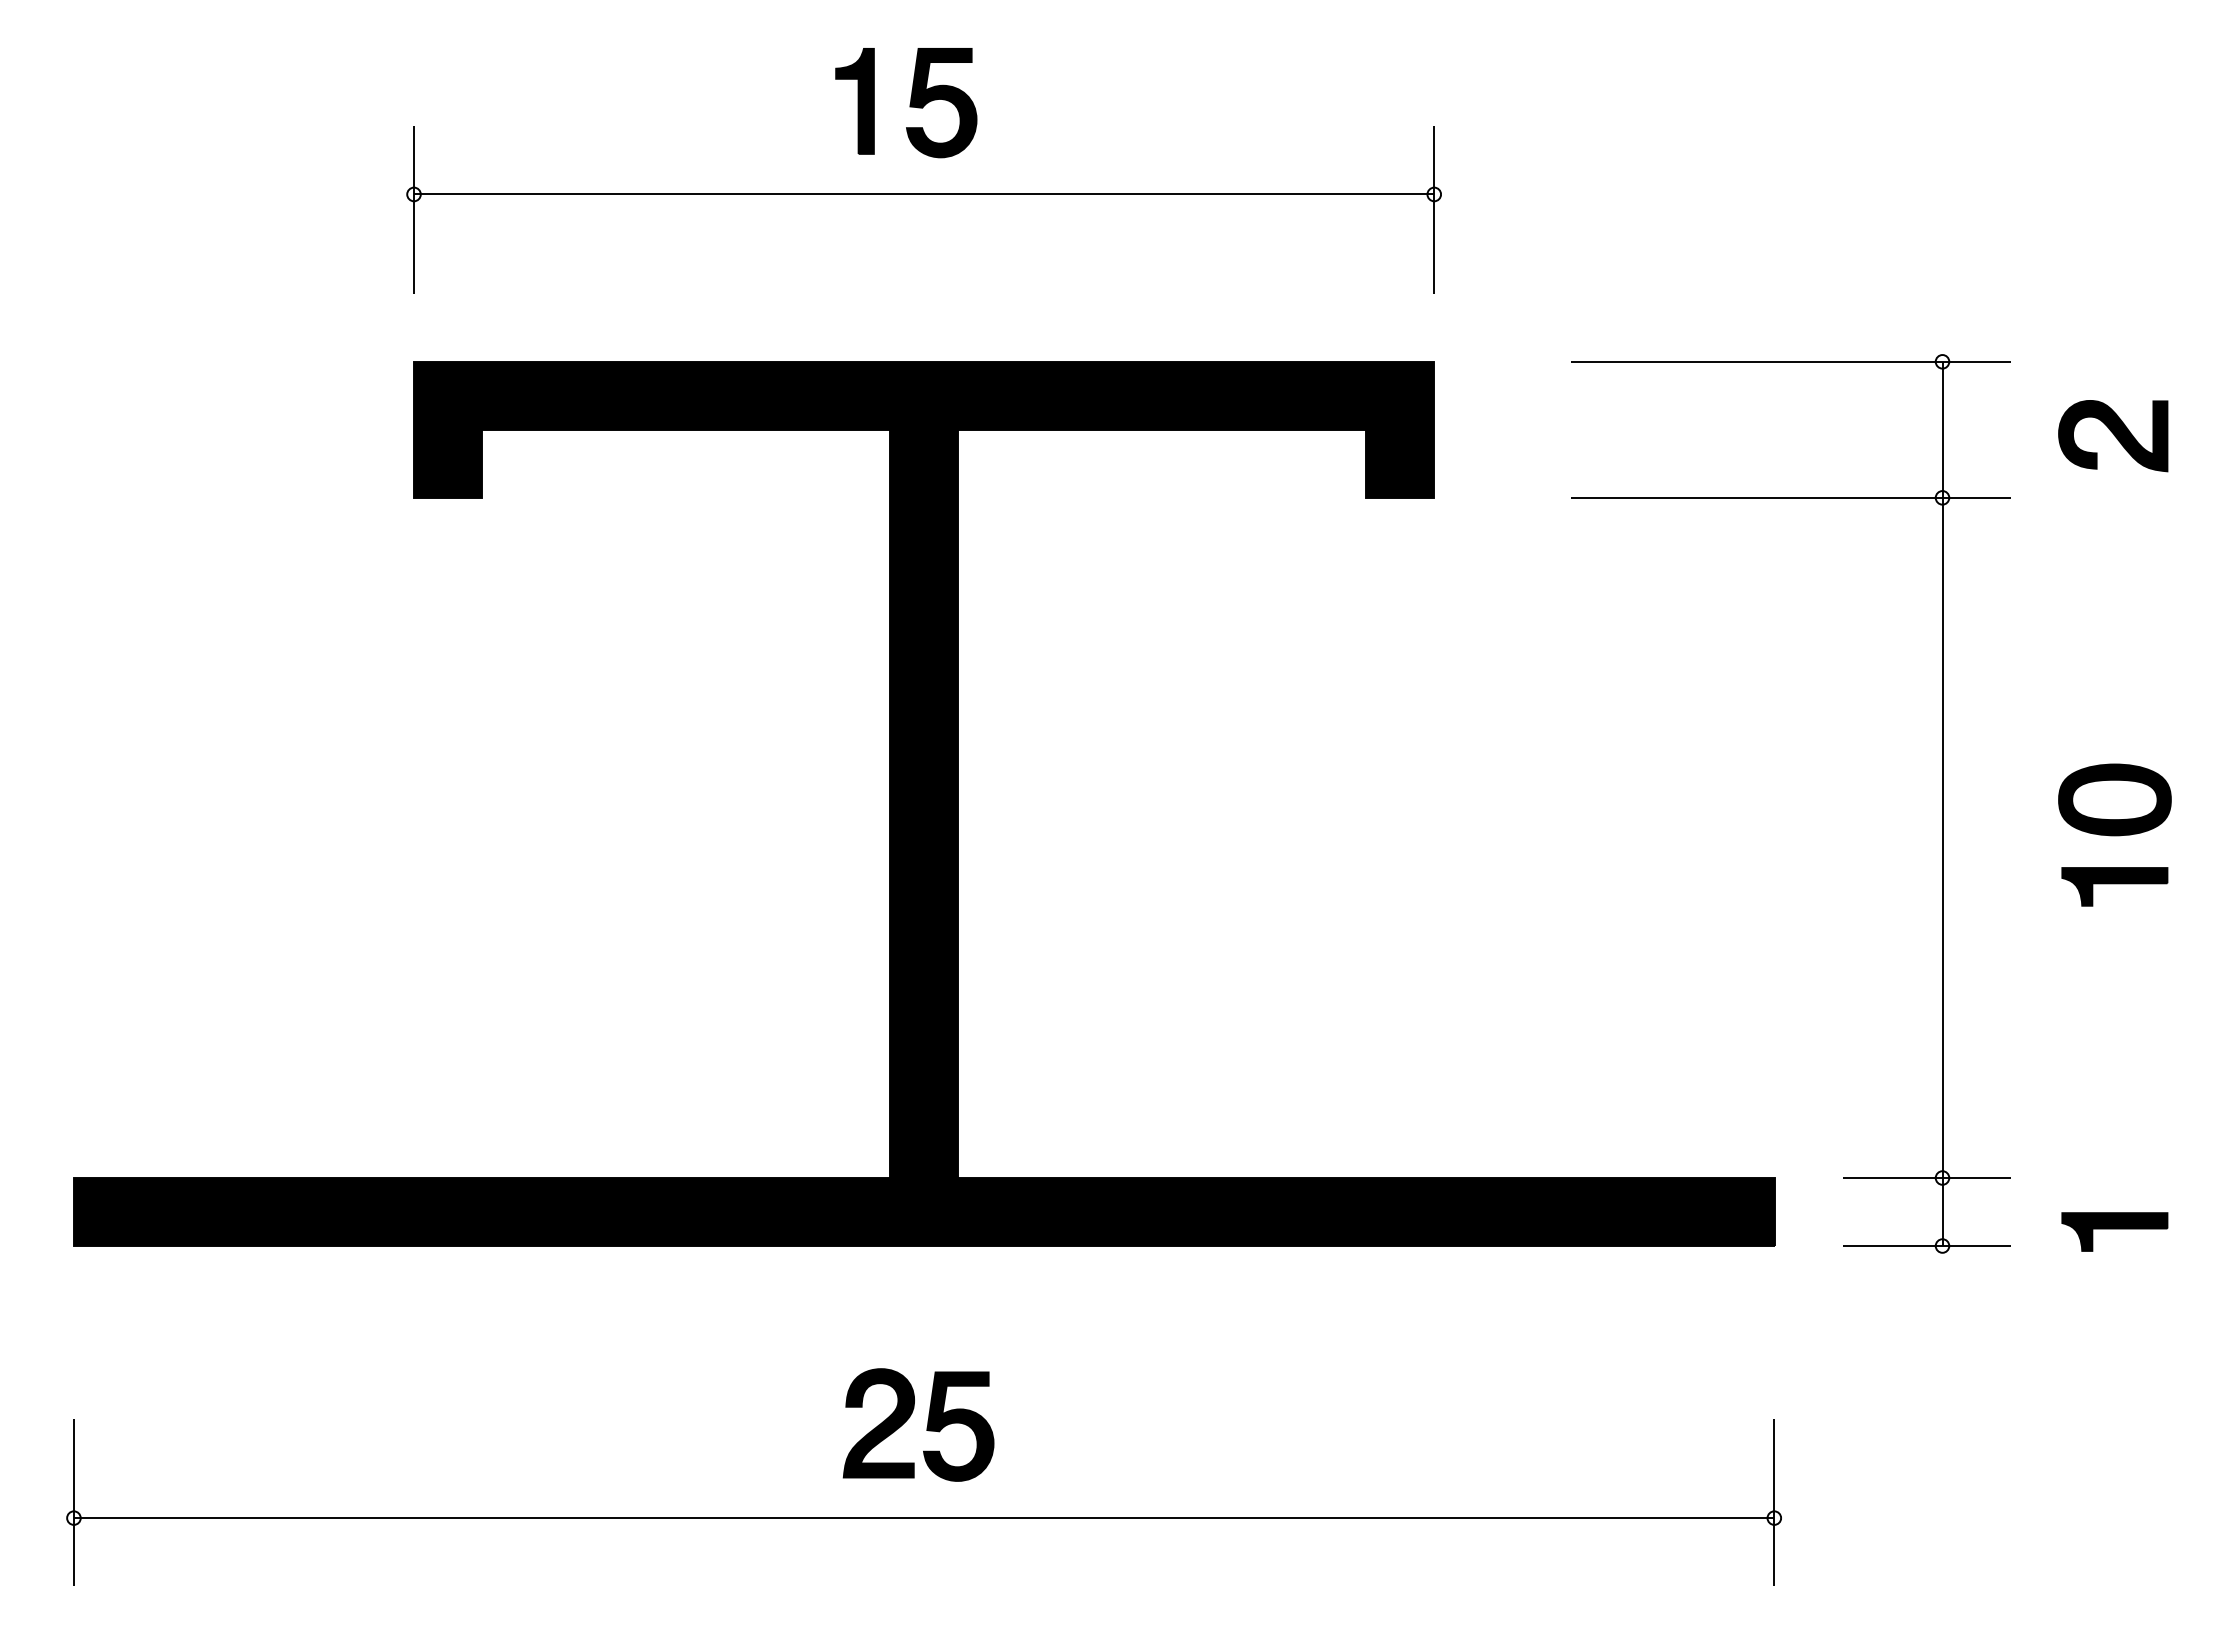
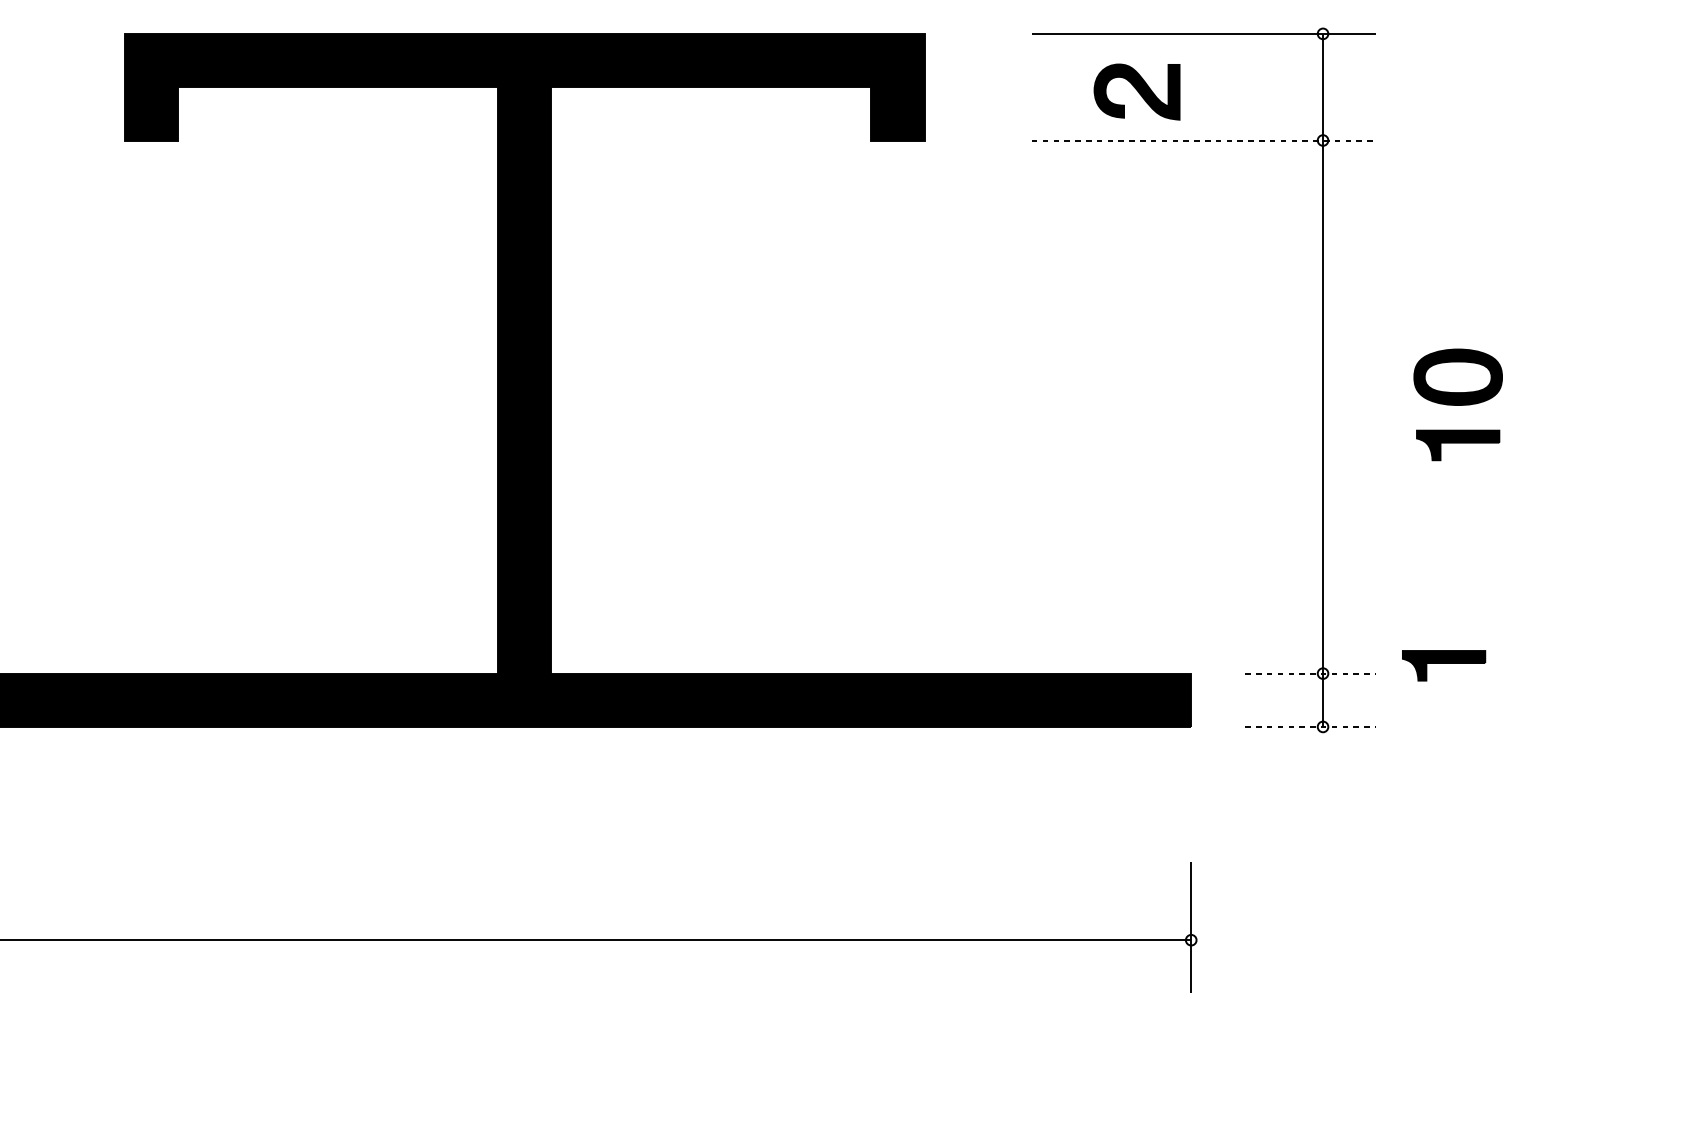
part: (2113, 436) -> (1137, 92), moved
line: (1790, 497) -> (1203, 140), solid -> dashed
line: (1926, 1178) -> (1310, 674), solid -> dashed
part: (2114, 1231) -> (1443, 665), moved
line: (1926, 1246) -> (1310, 727), solid -> dashed
part: (926, 1427) -> (526, 869), removed

